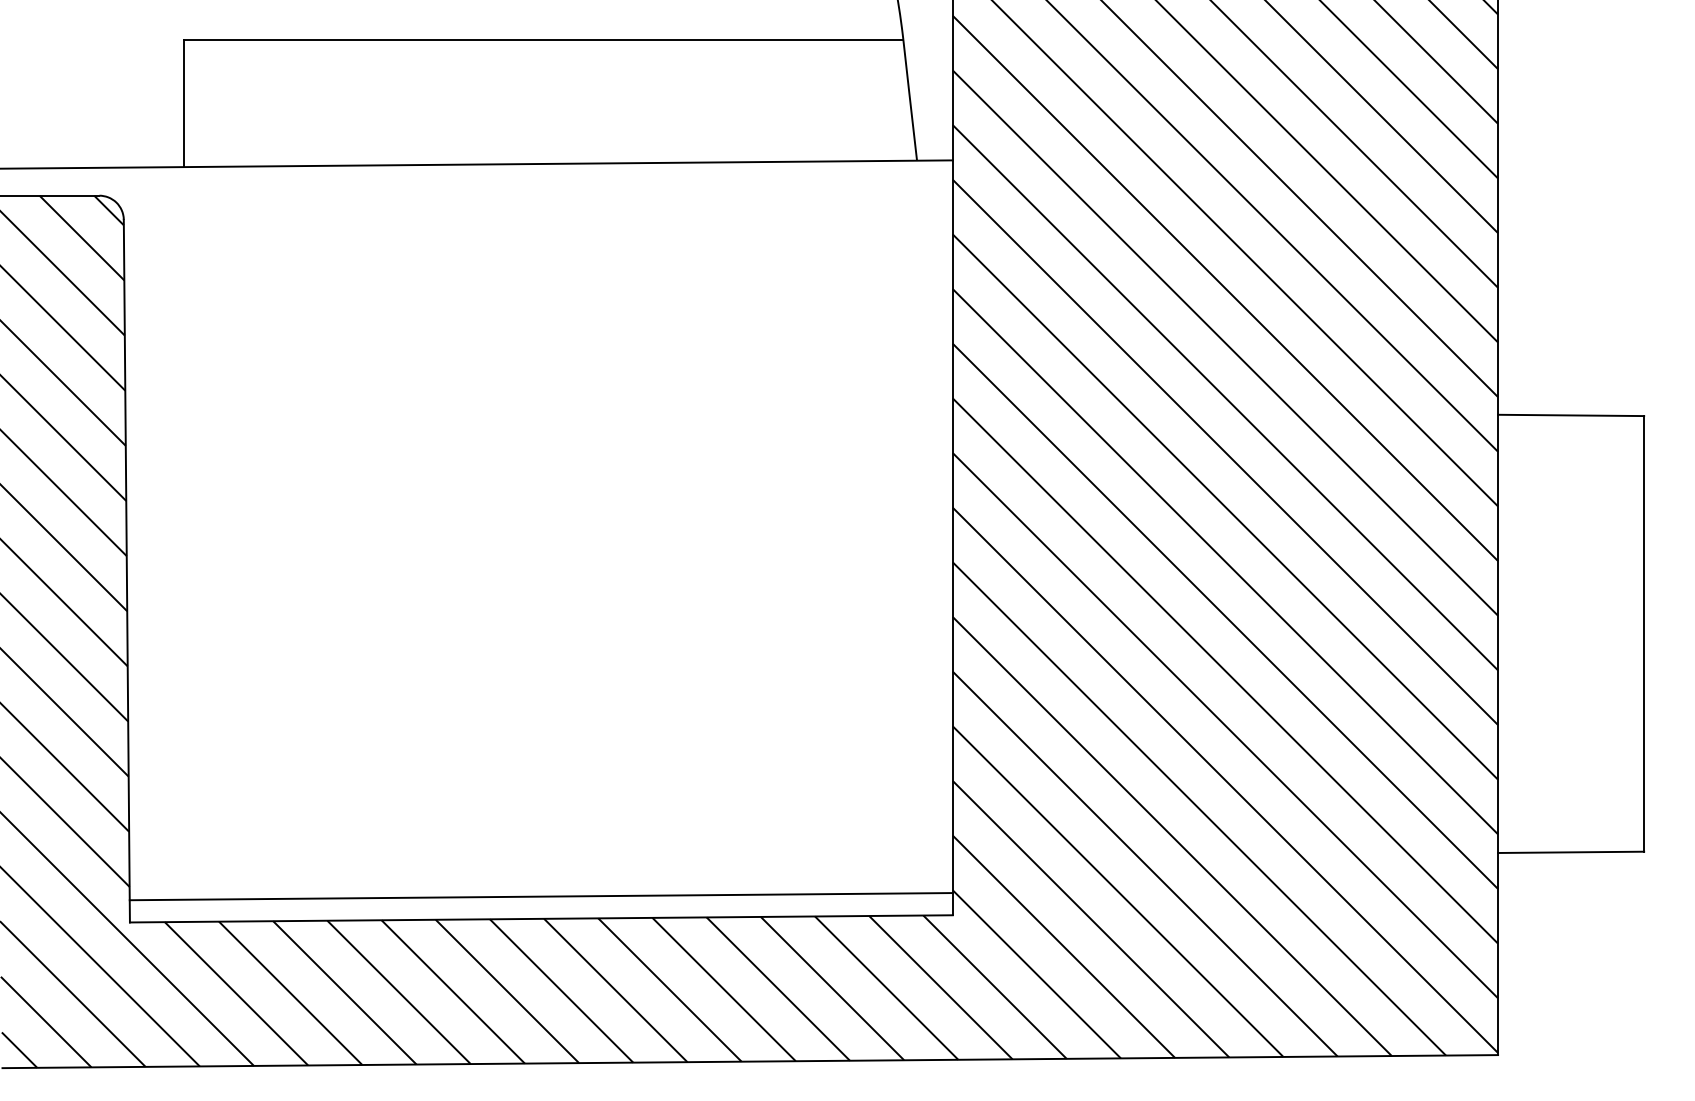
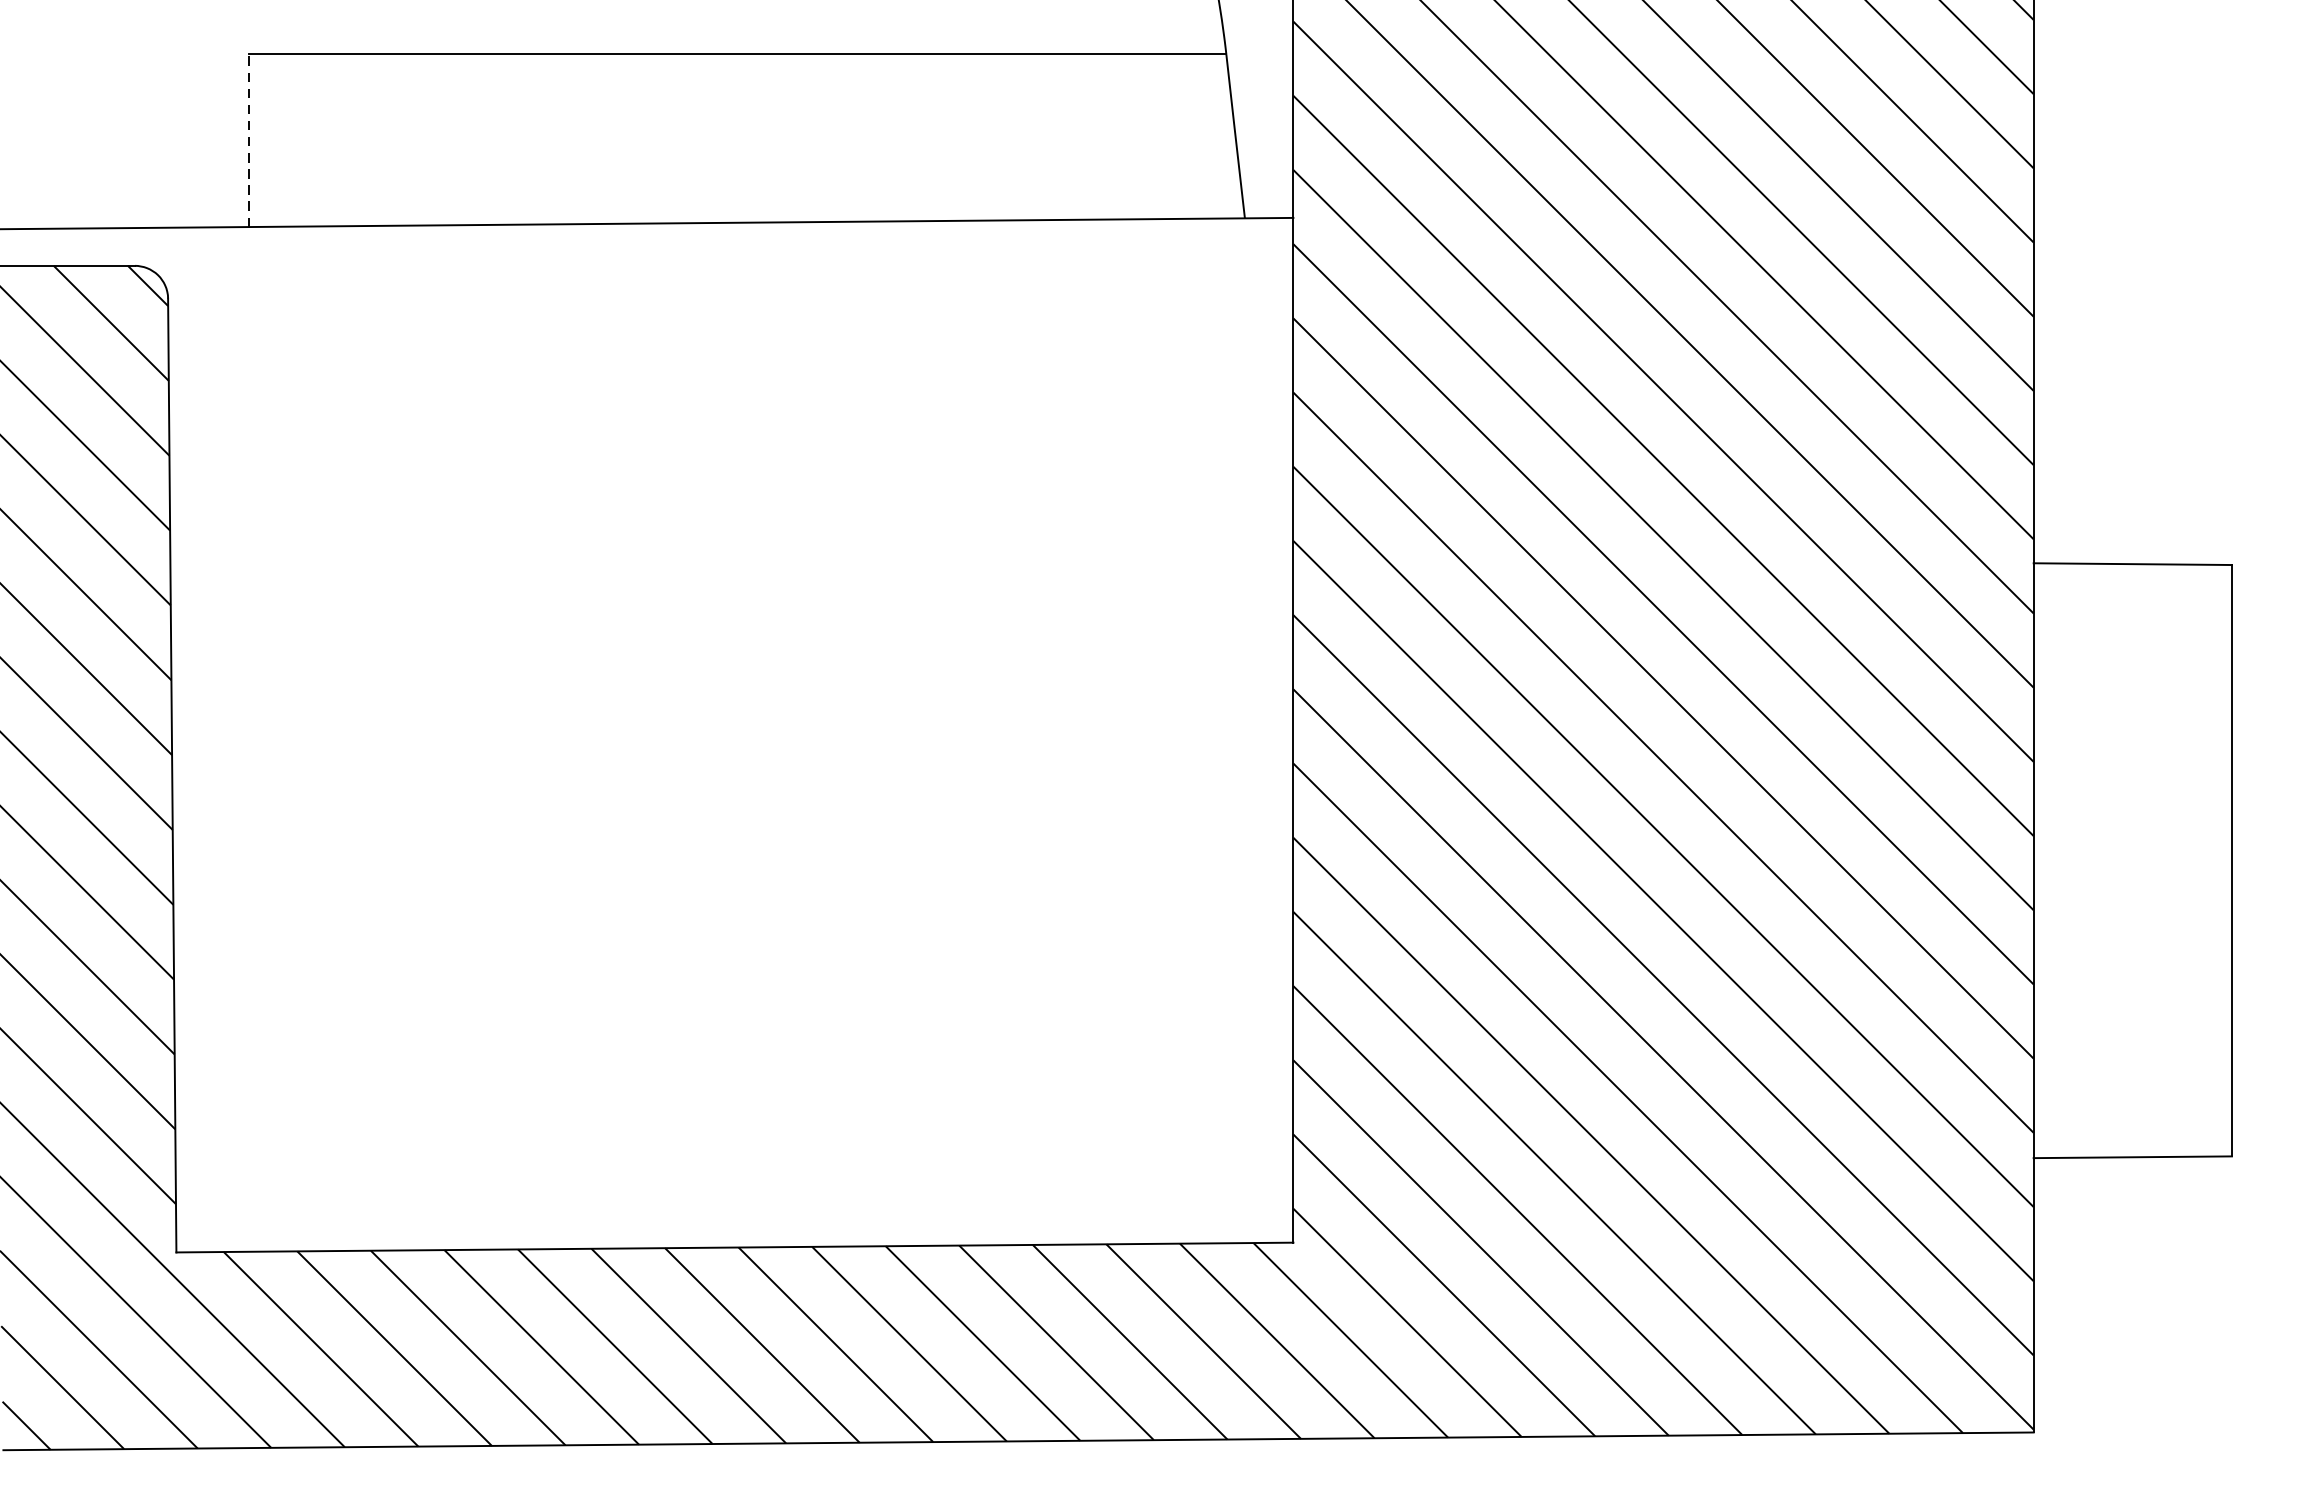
line: (183, 103) -> (249, 140), solid -> dashed
line: (540, 896) -> (733, 1217), removed

